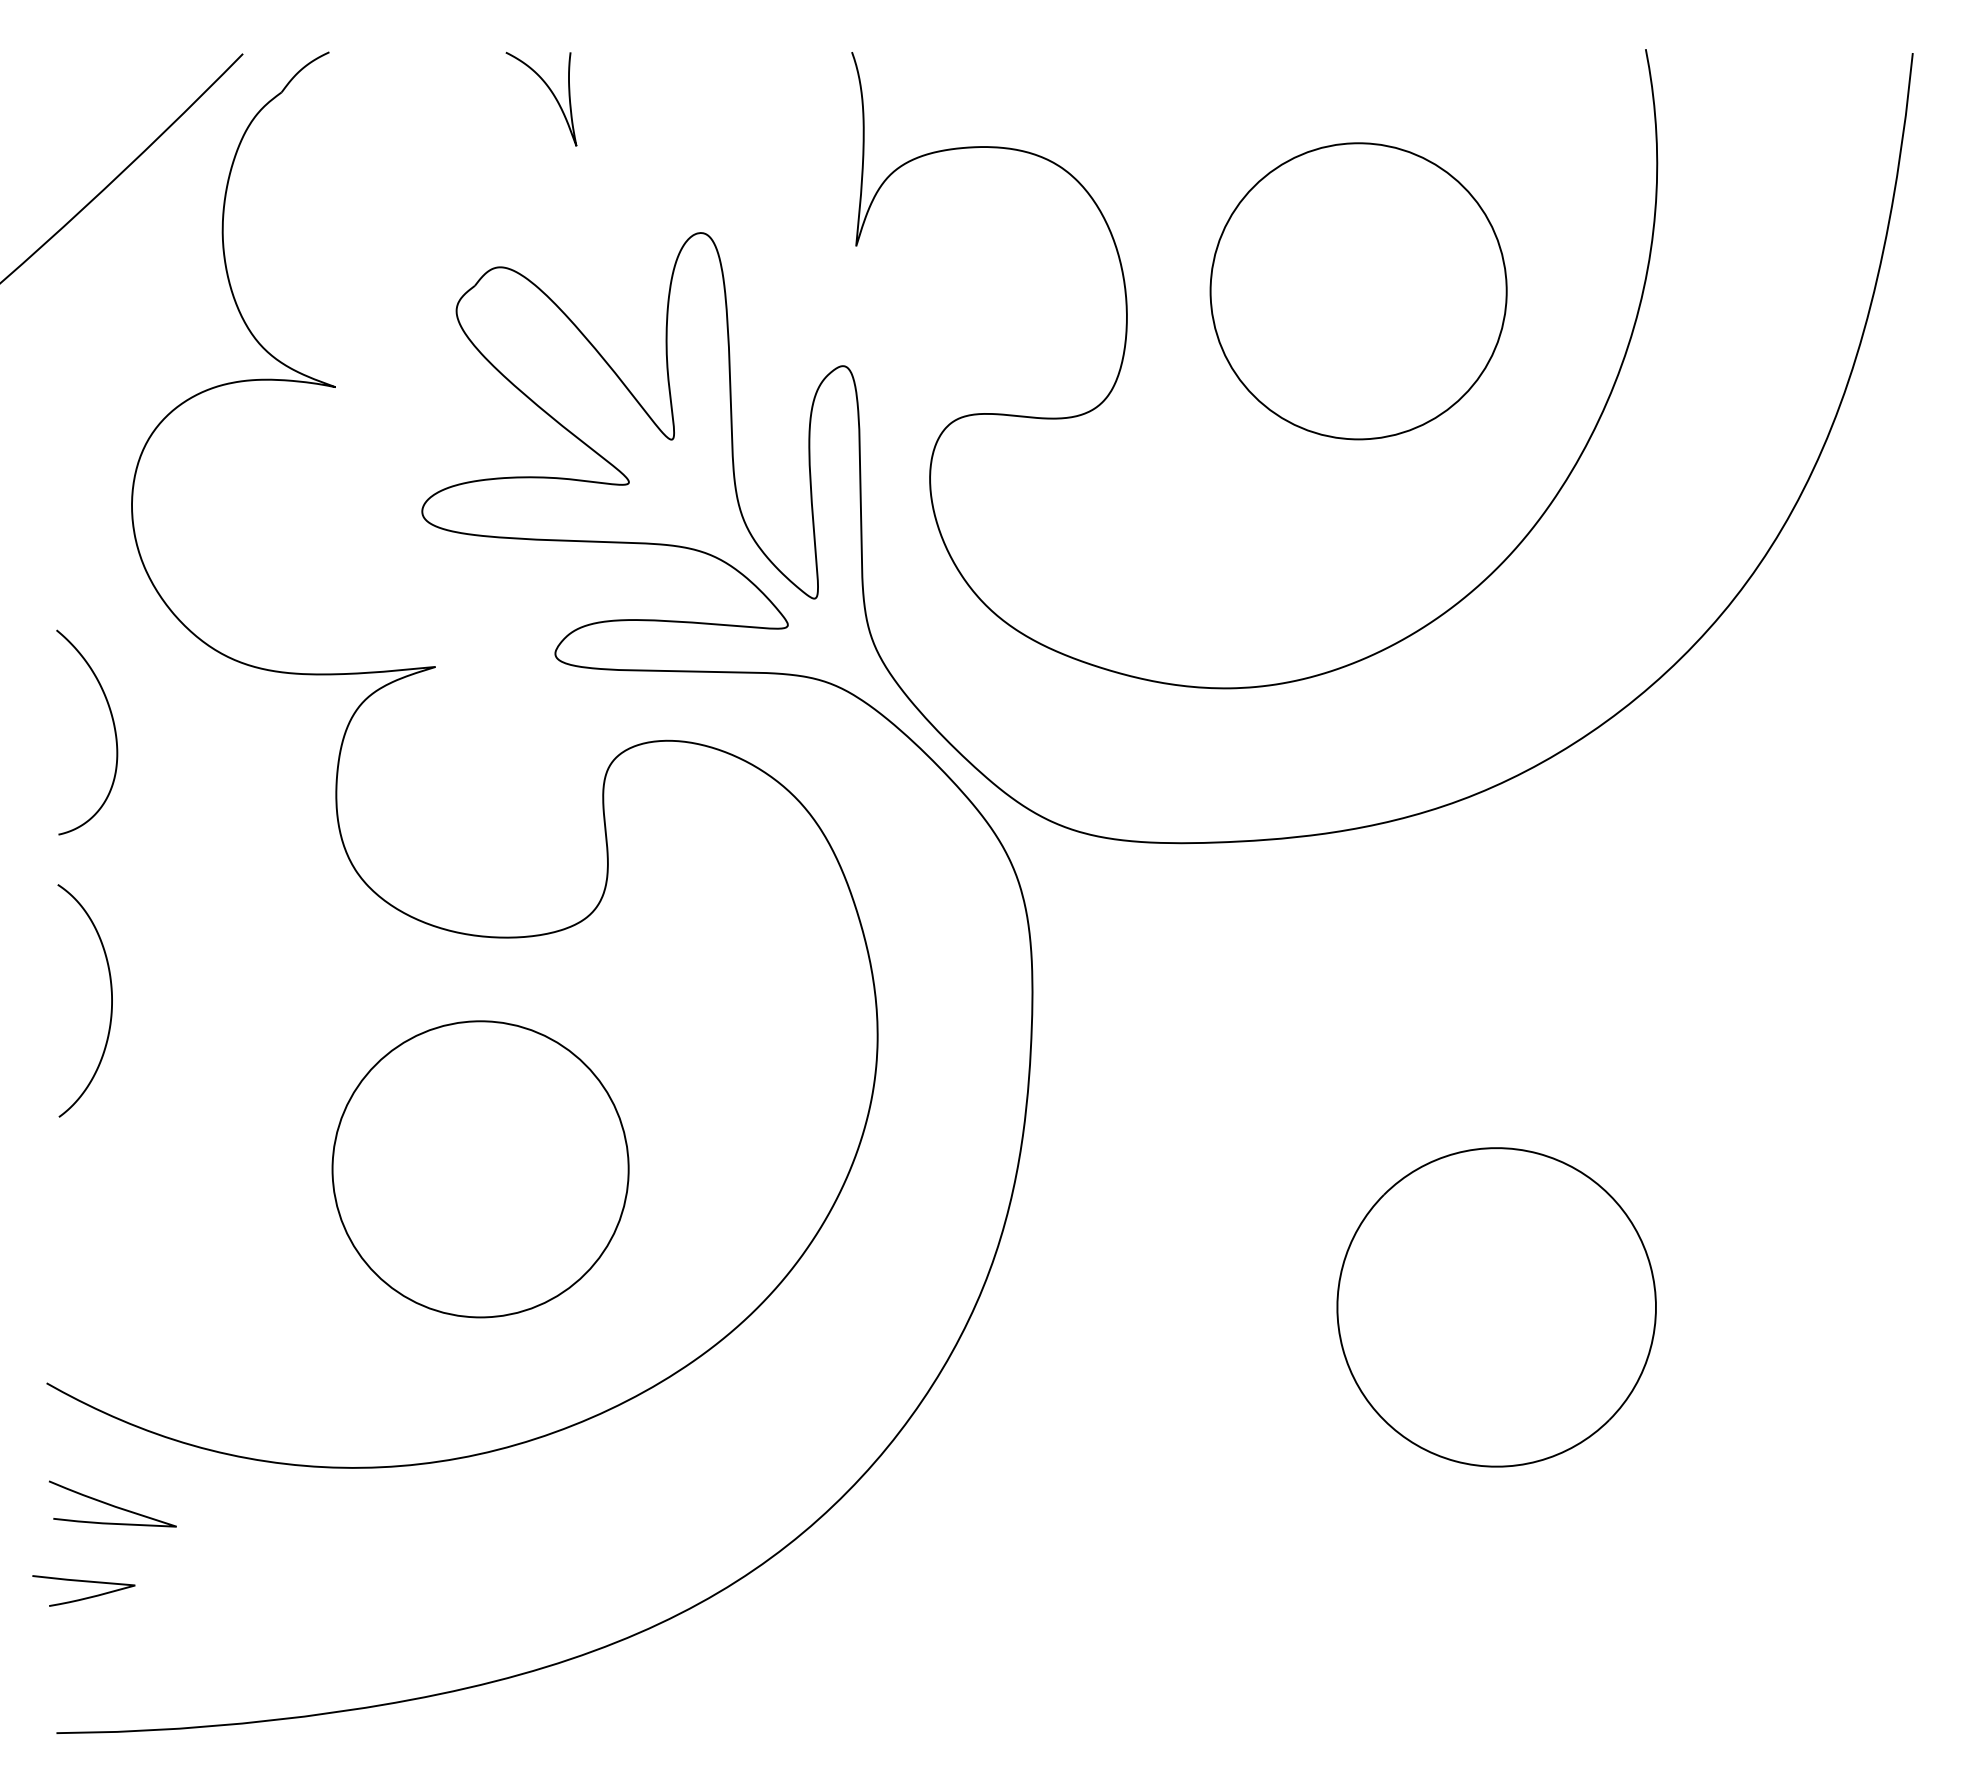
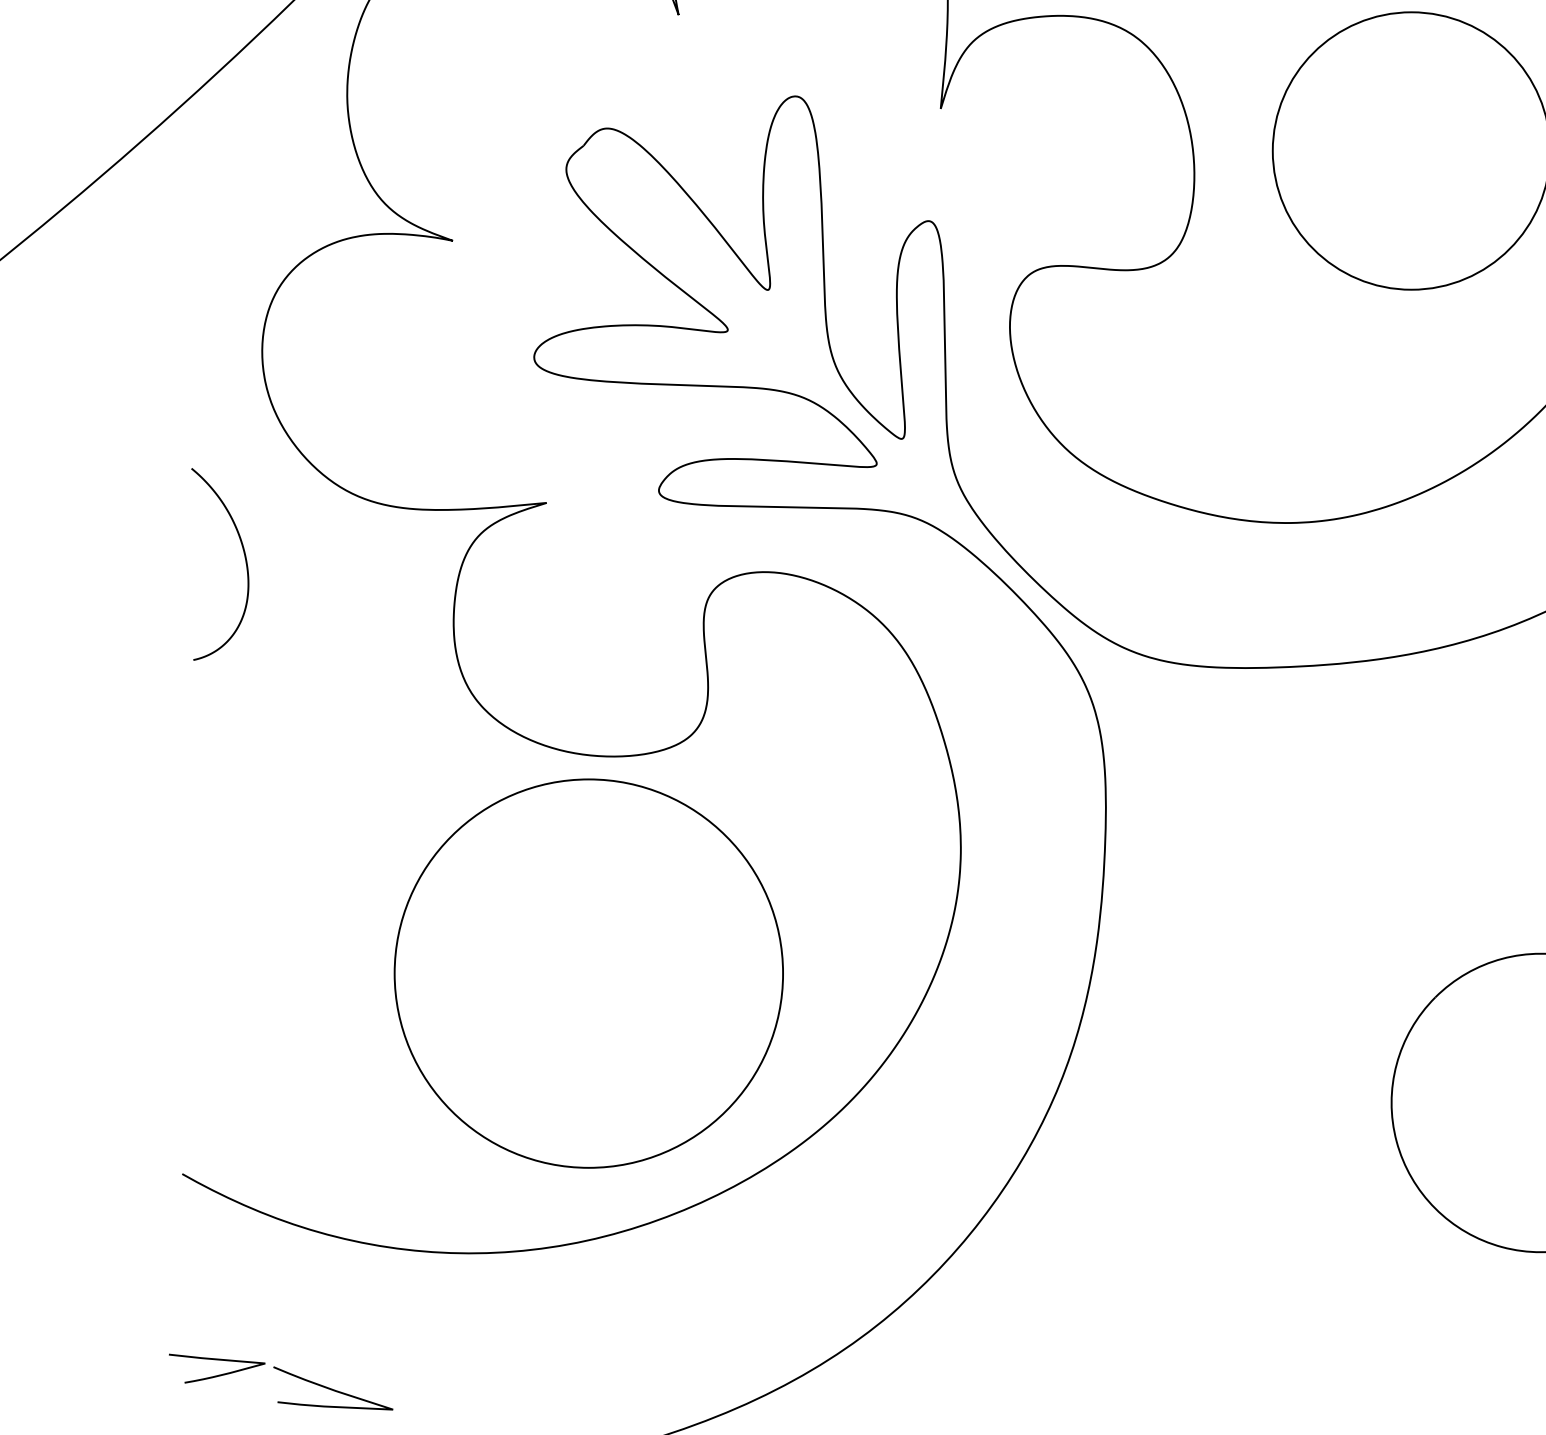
curve: (111, 1000) -> (243, 815), removed
circle: (480, 1169) -> (588, 973), size x1.4
curve: (112, 1504) -> (332, 1388), moved

